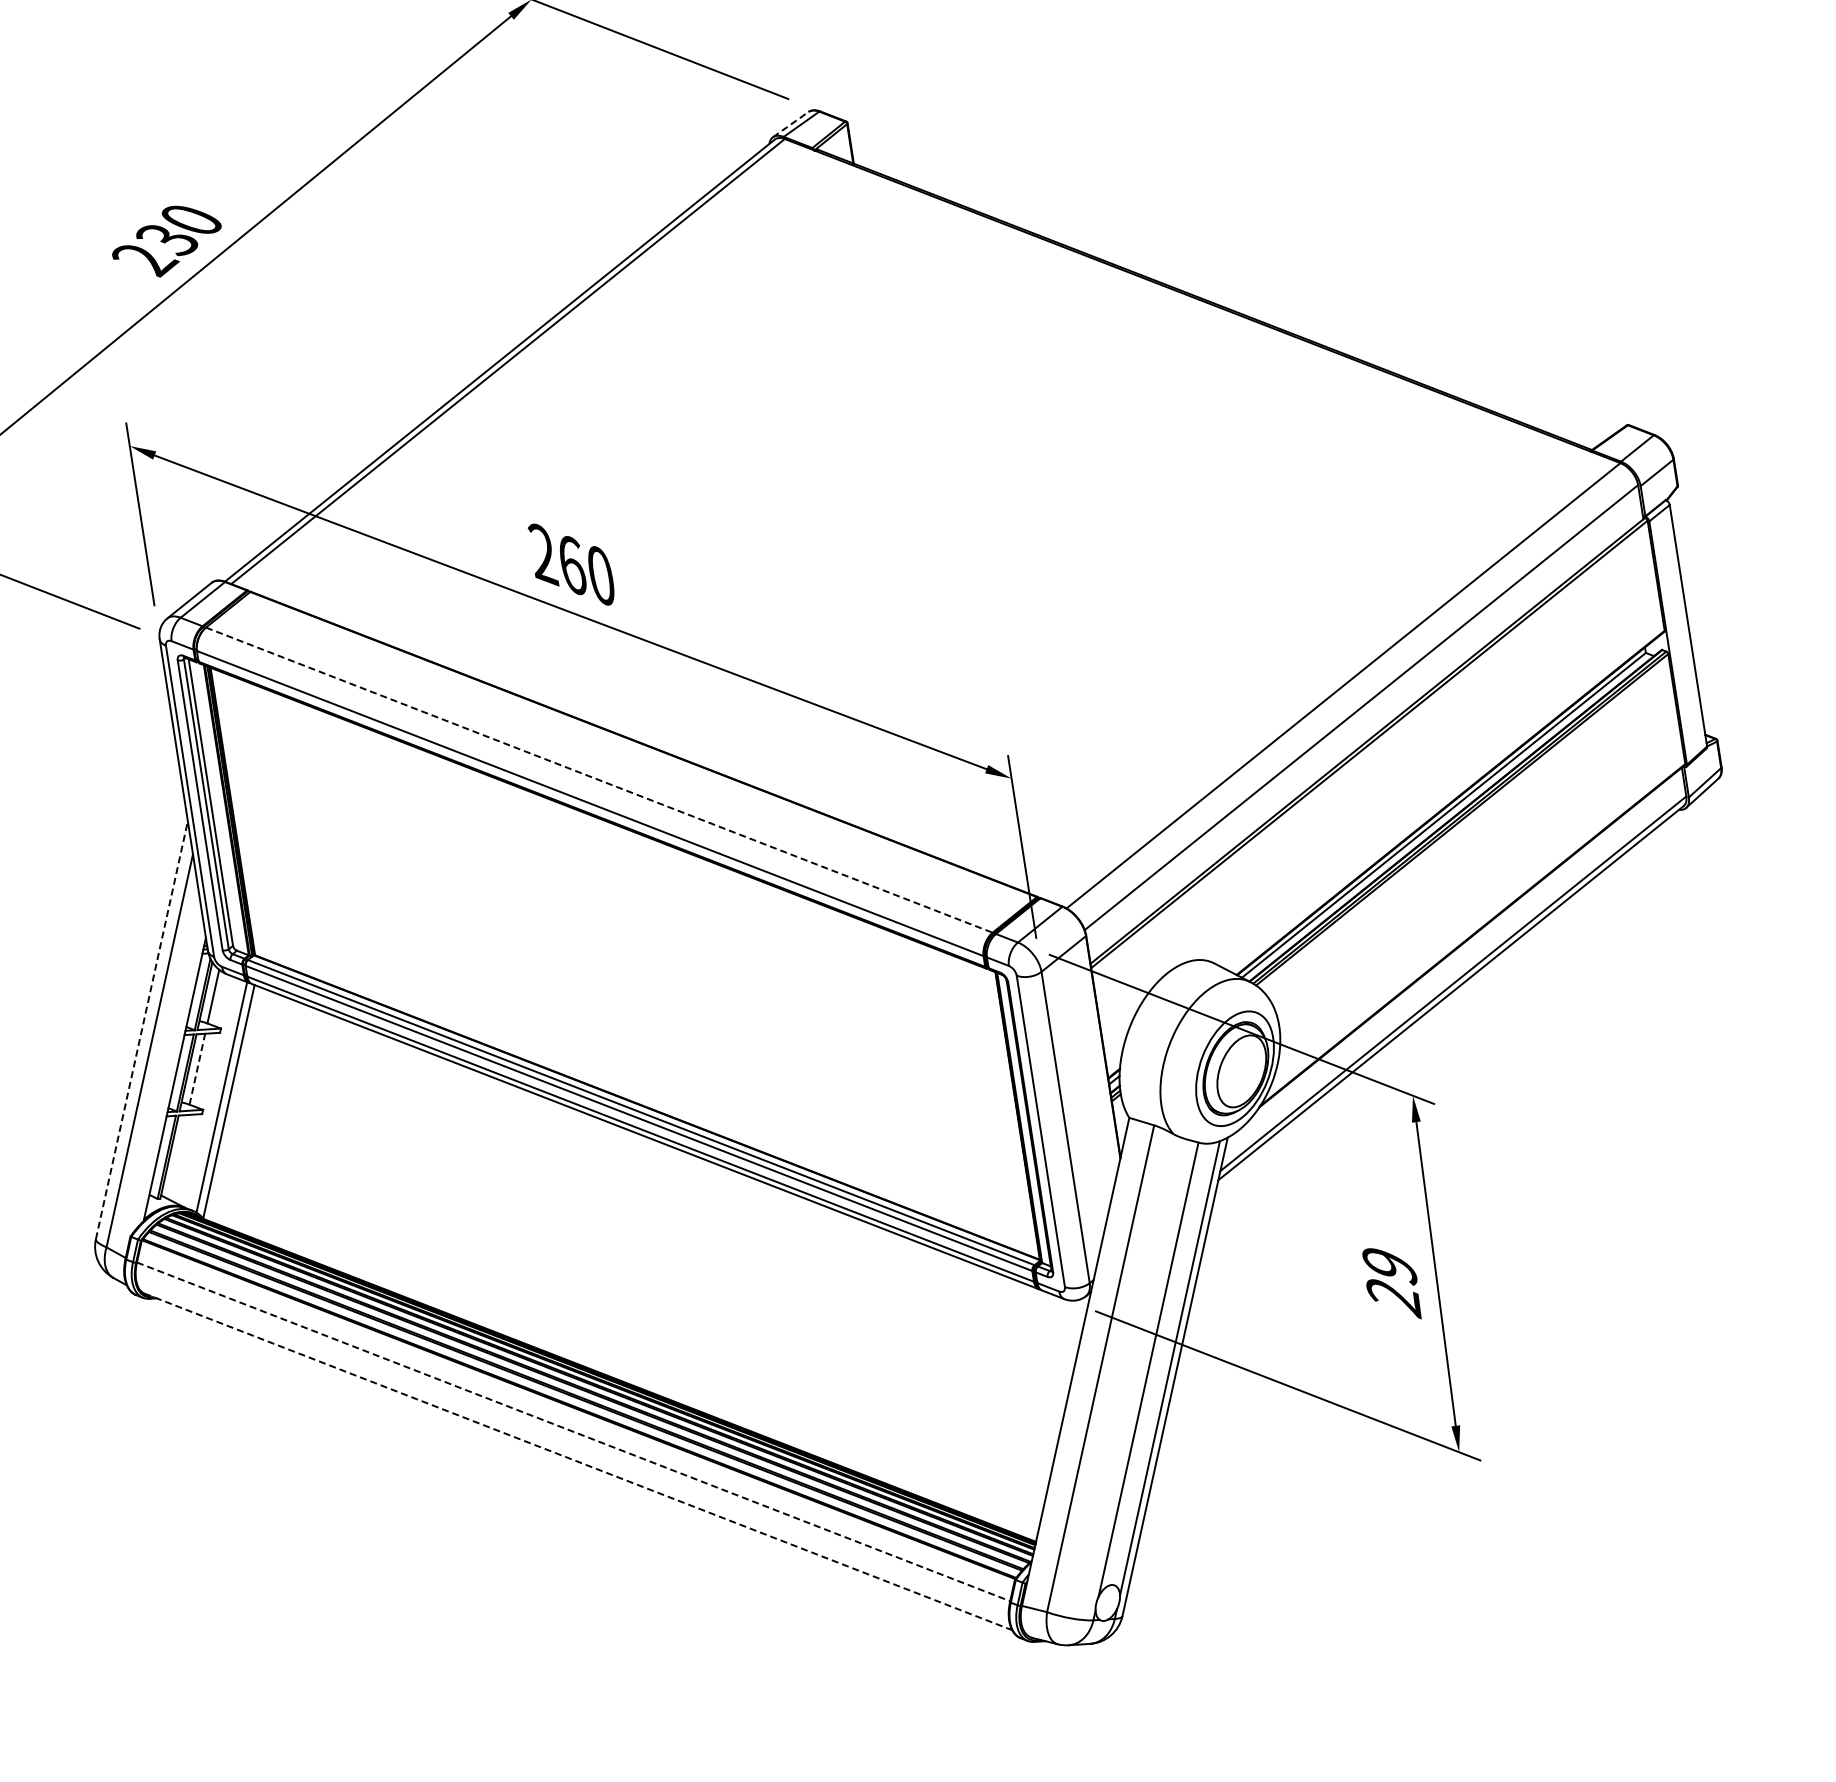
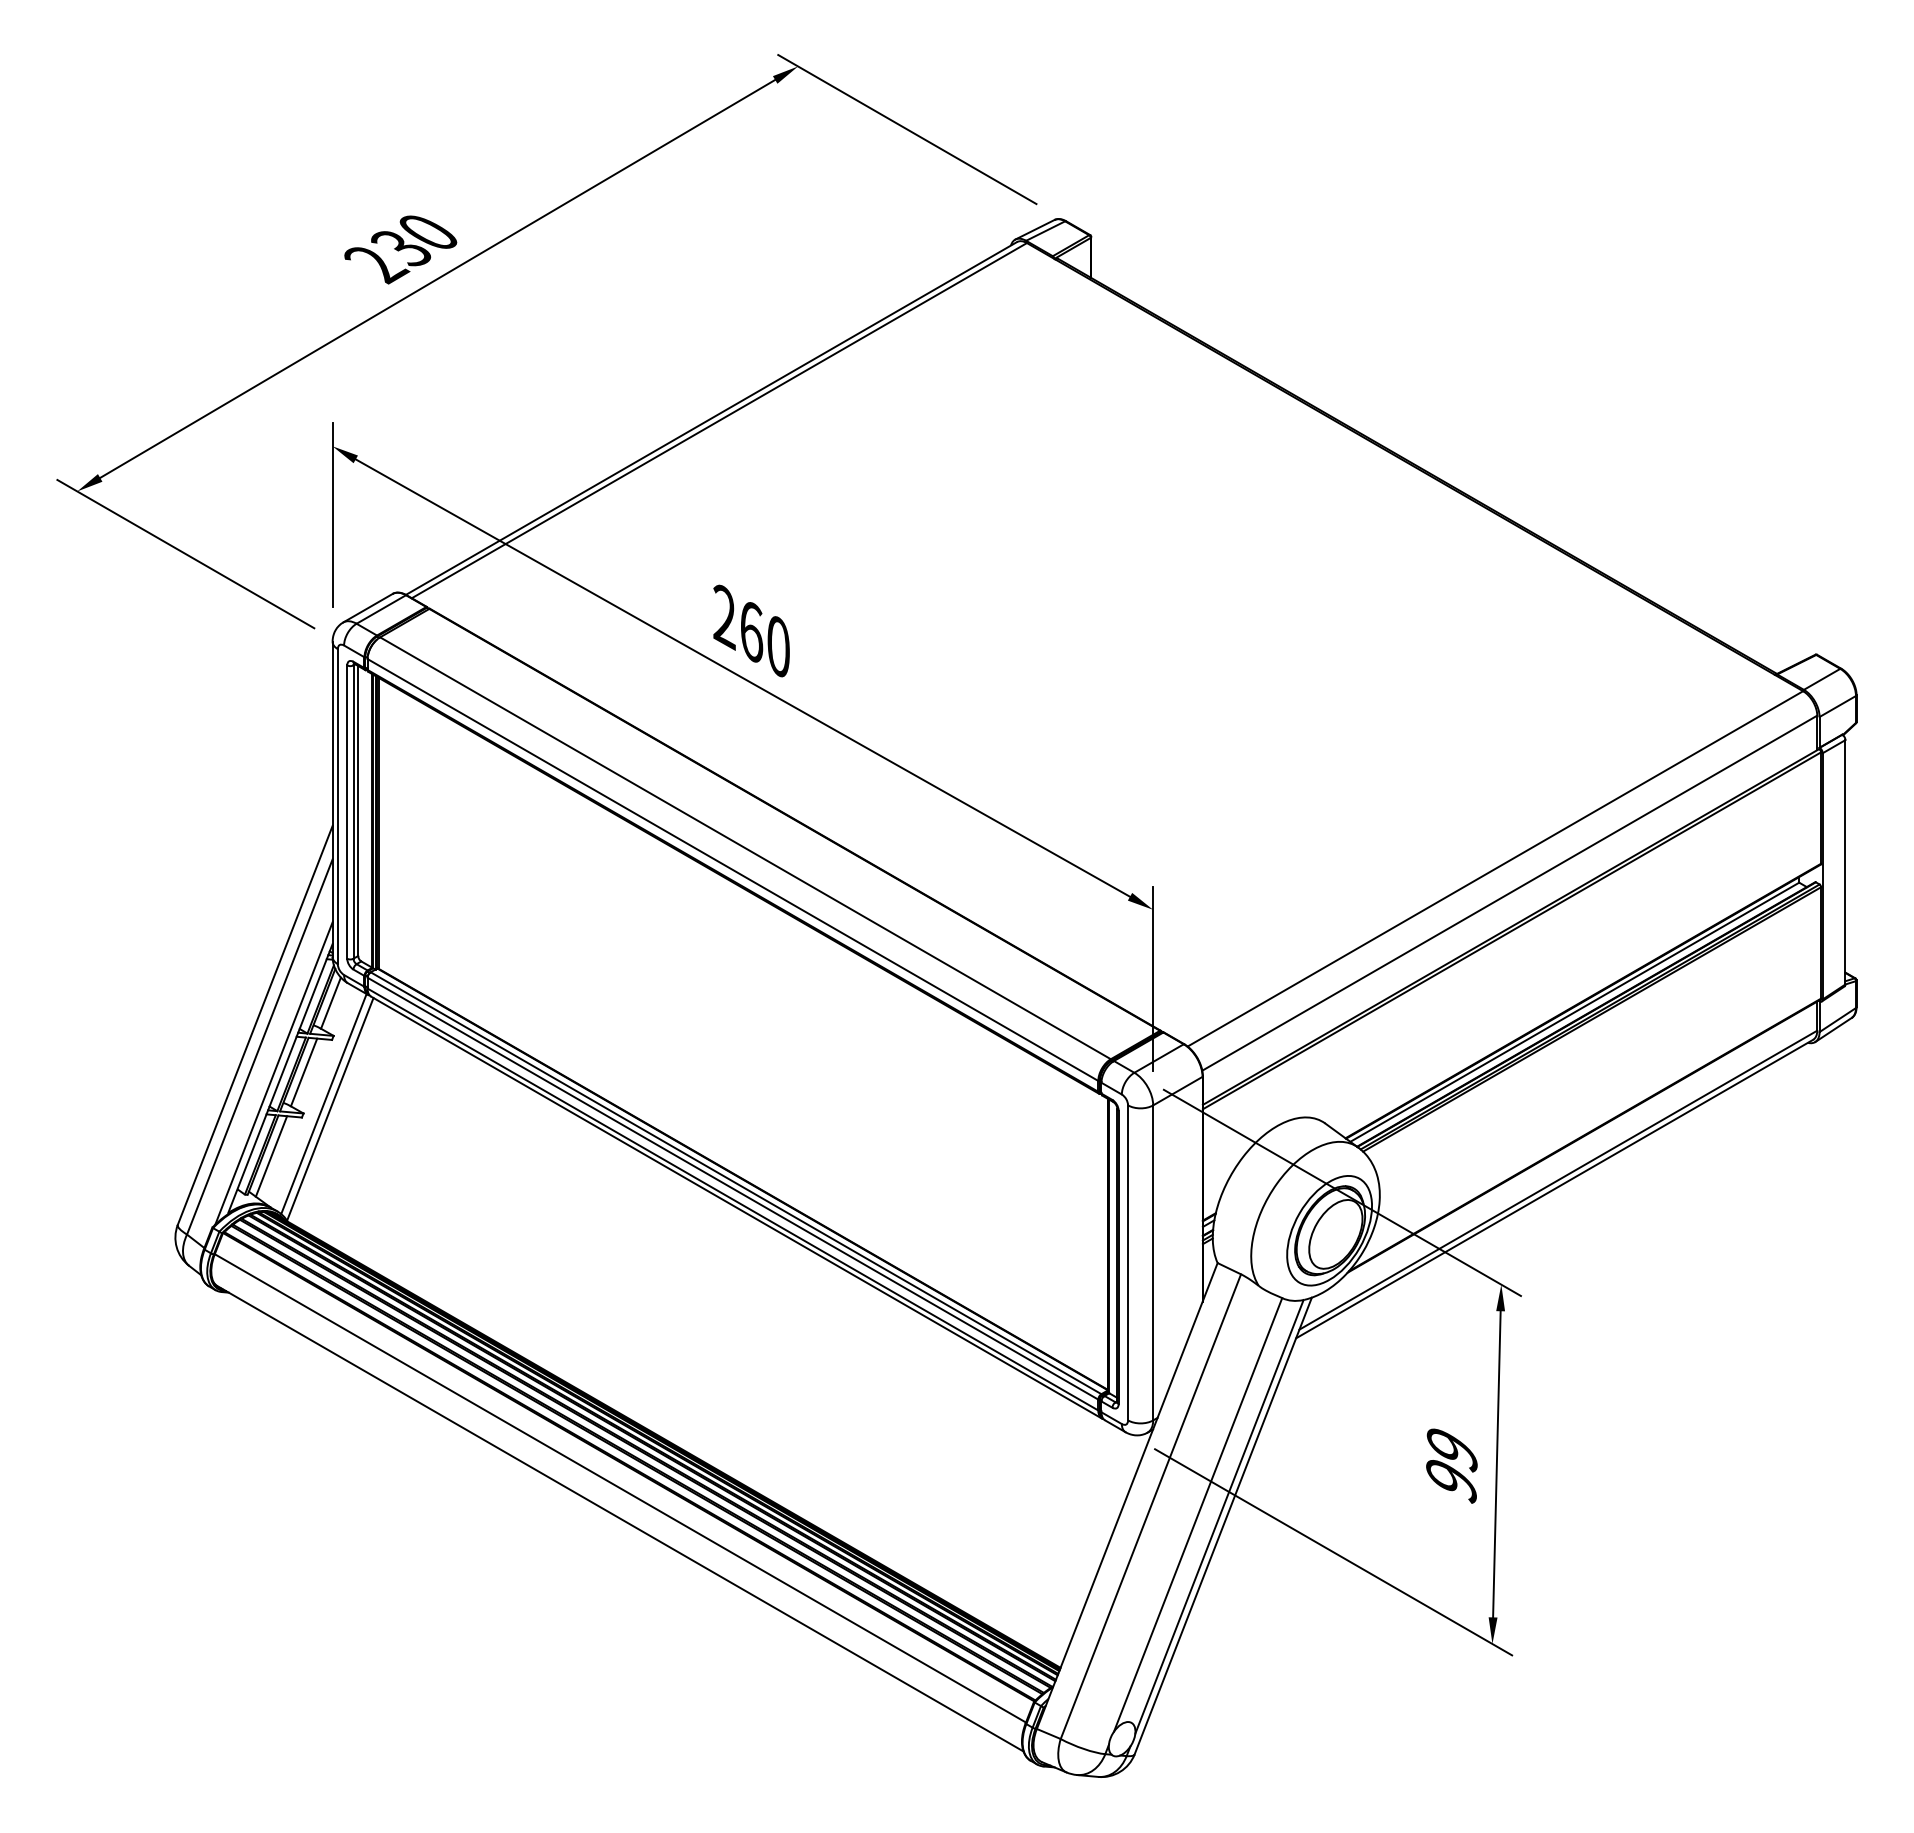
line: (791, 124) -> (1035, 229), dashed -> solid
line: (599, 780) -> (745, 848), dashed -> solid
line: (142, 1029) -> (255, 1024), dashed -> solid
line: (197, 1069) -> (304, 1072), dashed -> solid
line: (167, 1074) -> (273, 1073), added
line: (178, 1157) -> (271, 1156), added
text: (1394, 1298) -> (1451, 1482), 29 -> 99
line: (573, 1431) -> (620, 1488), dashed -> solid
line: (579, 1462) -> (621, 1519), dashed -> solid

